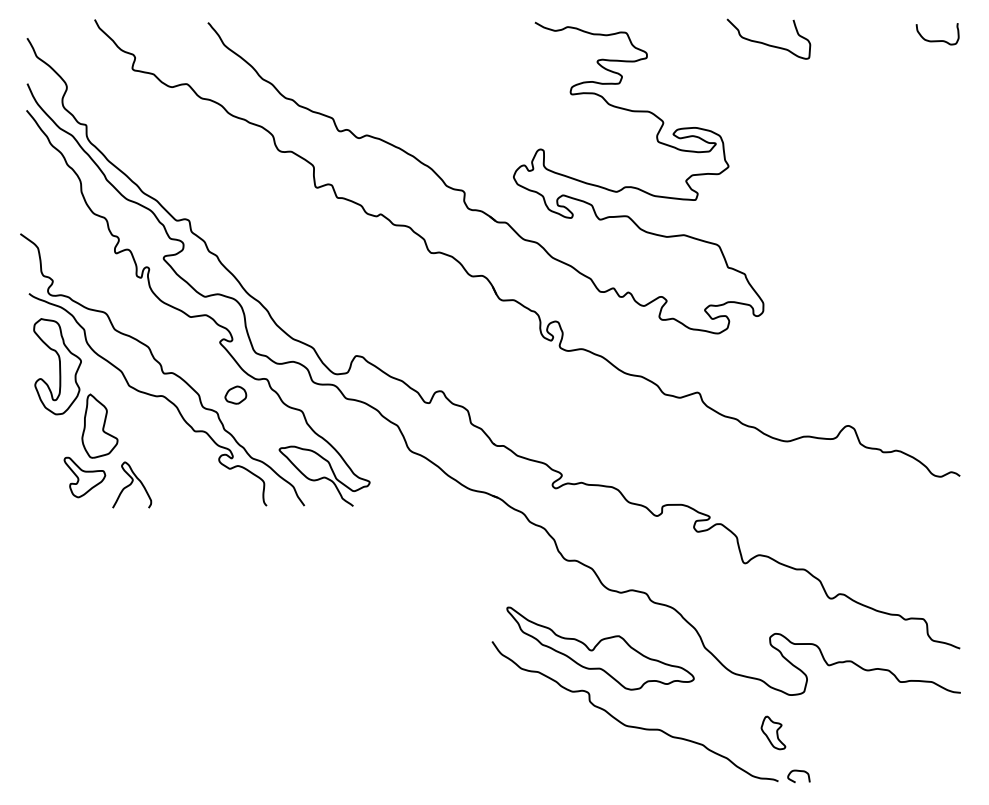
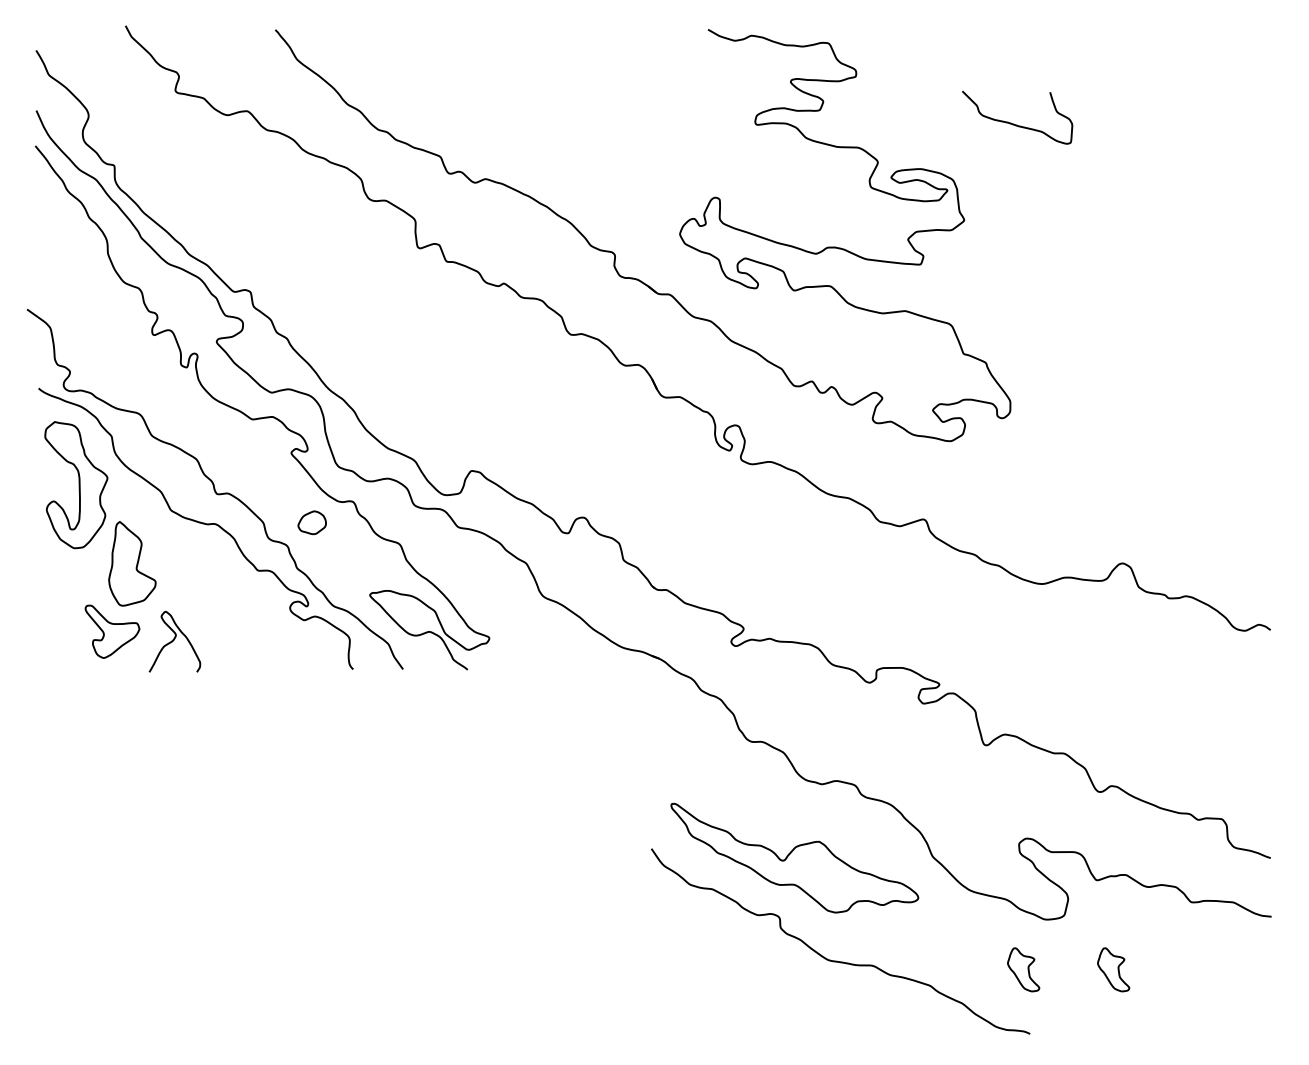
curve: (937, 40) -> (1240, 53), removed
curve: (766, 43) -> (1014, 123), moved
part: (841, 732) -> (1113, 969), added
curve: (800, 772) -> (1059, 1021), removed

